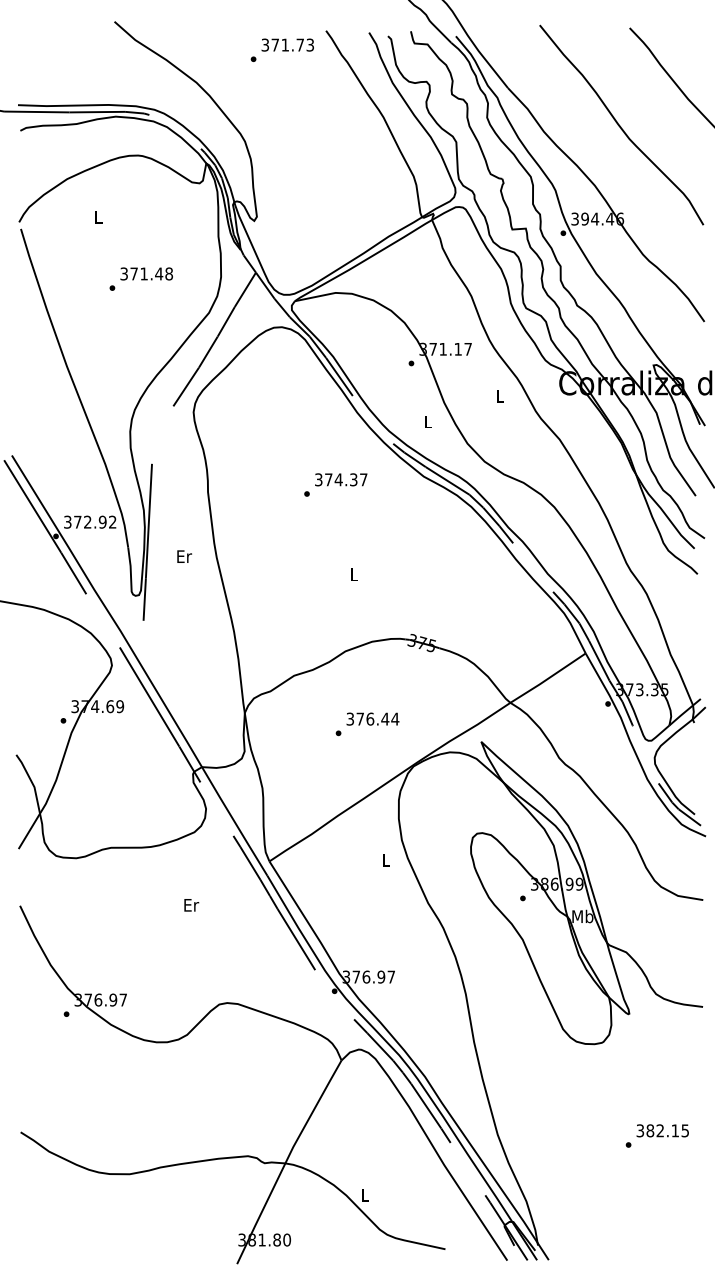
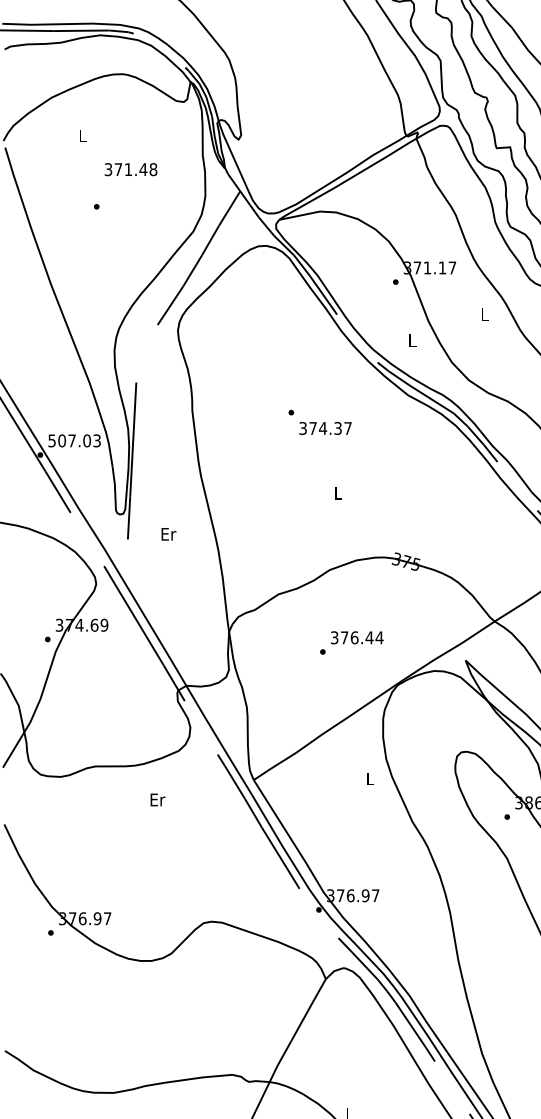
text: (146, 273) -> (130, 169), moved
text: (341, 479) -> (325, 428), moved
text: (90, 521) -> (74, 440), 372.92 -> 507.03
text: (184, 556) -> (168, 534), moved
text: (191, 905) -> (157, 800), moved

